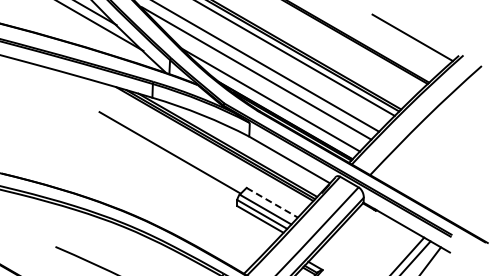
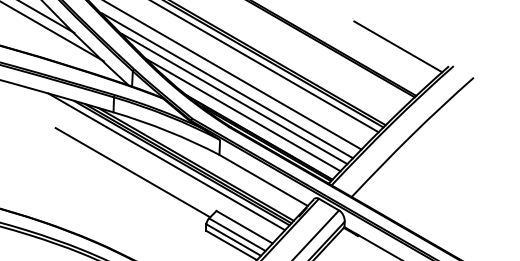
line: (262, 85) -> (233, 98), added
line: (200, 142) -> (166, 161), added
line: (272, 202) -> (244, 226), dashed -> solid

